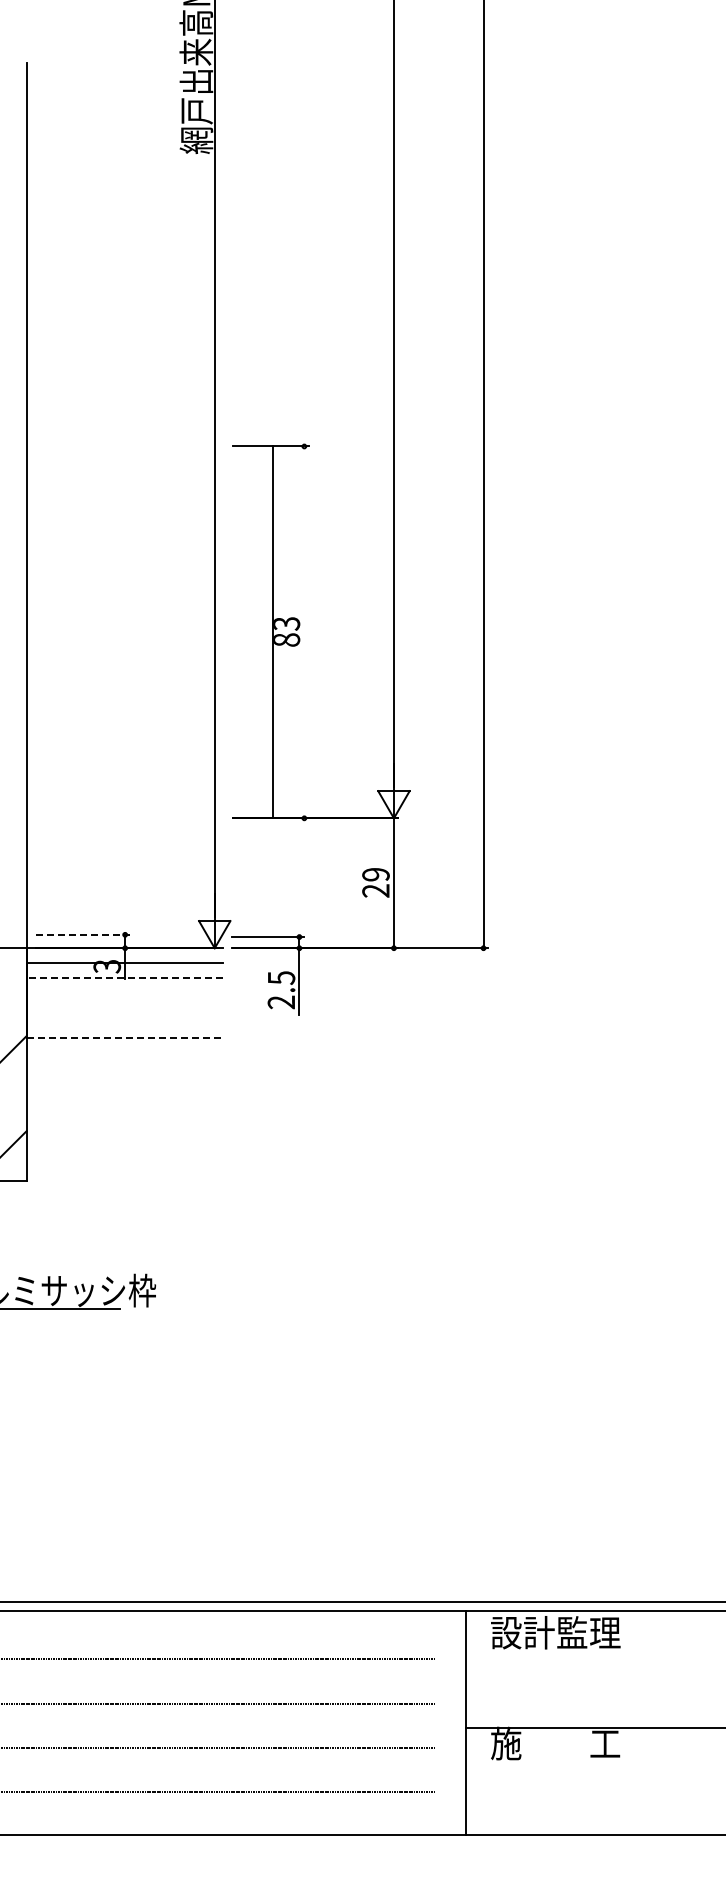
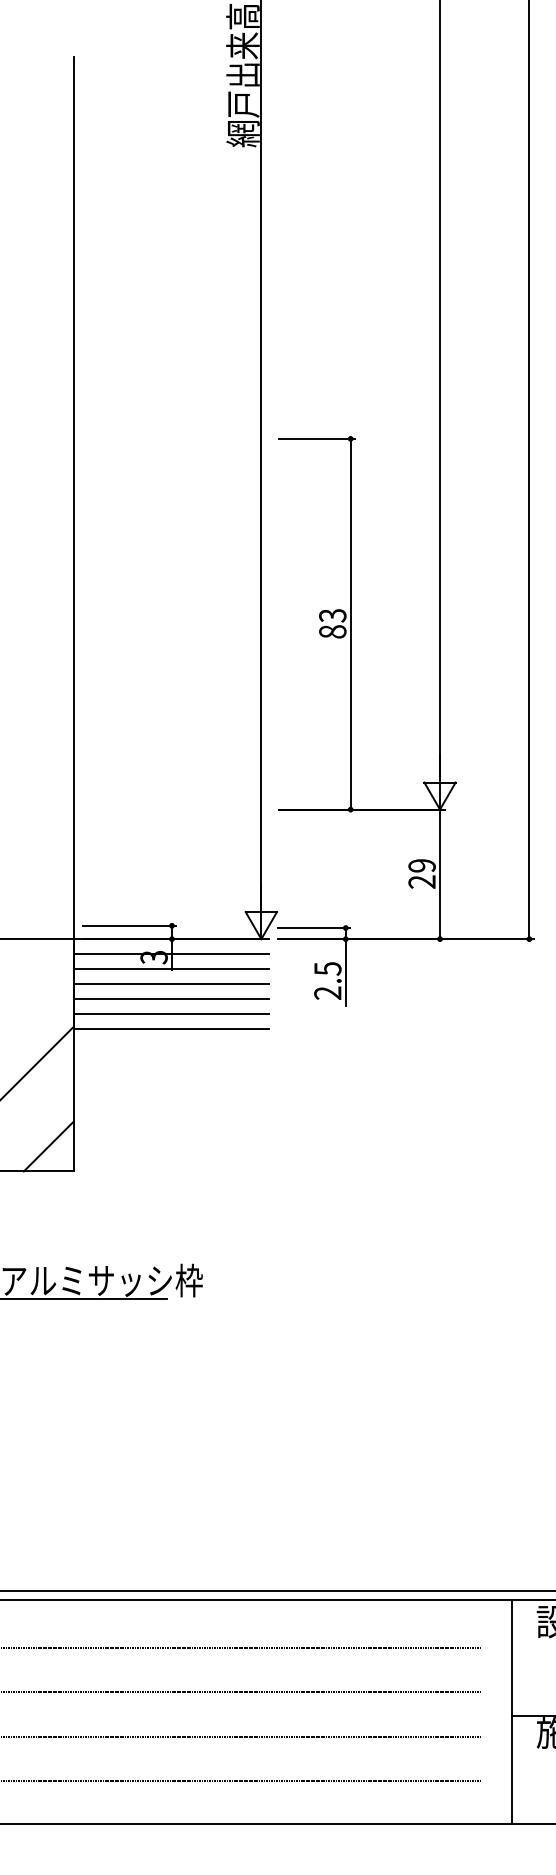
line: (273, 632) -> (350, 624), moved
line: (83, 934) -> (130, 925), dashed -> solid
line: (124, 978) -> (171, 969), dashed -> solid
line: (124, 993) -> (171, 984), added
line: (124, 1008) -> (171, 999), added
line: (124, 1022) -> (171, 1013), added
line: (125, 1037) -> (172, 1028), dashed -> solid

